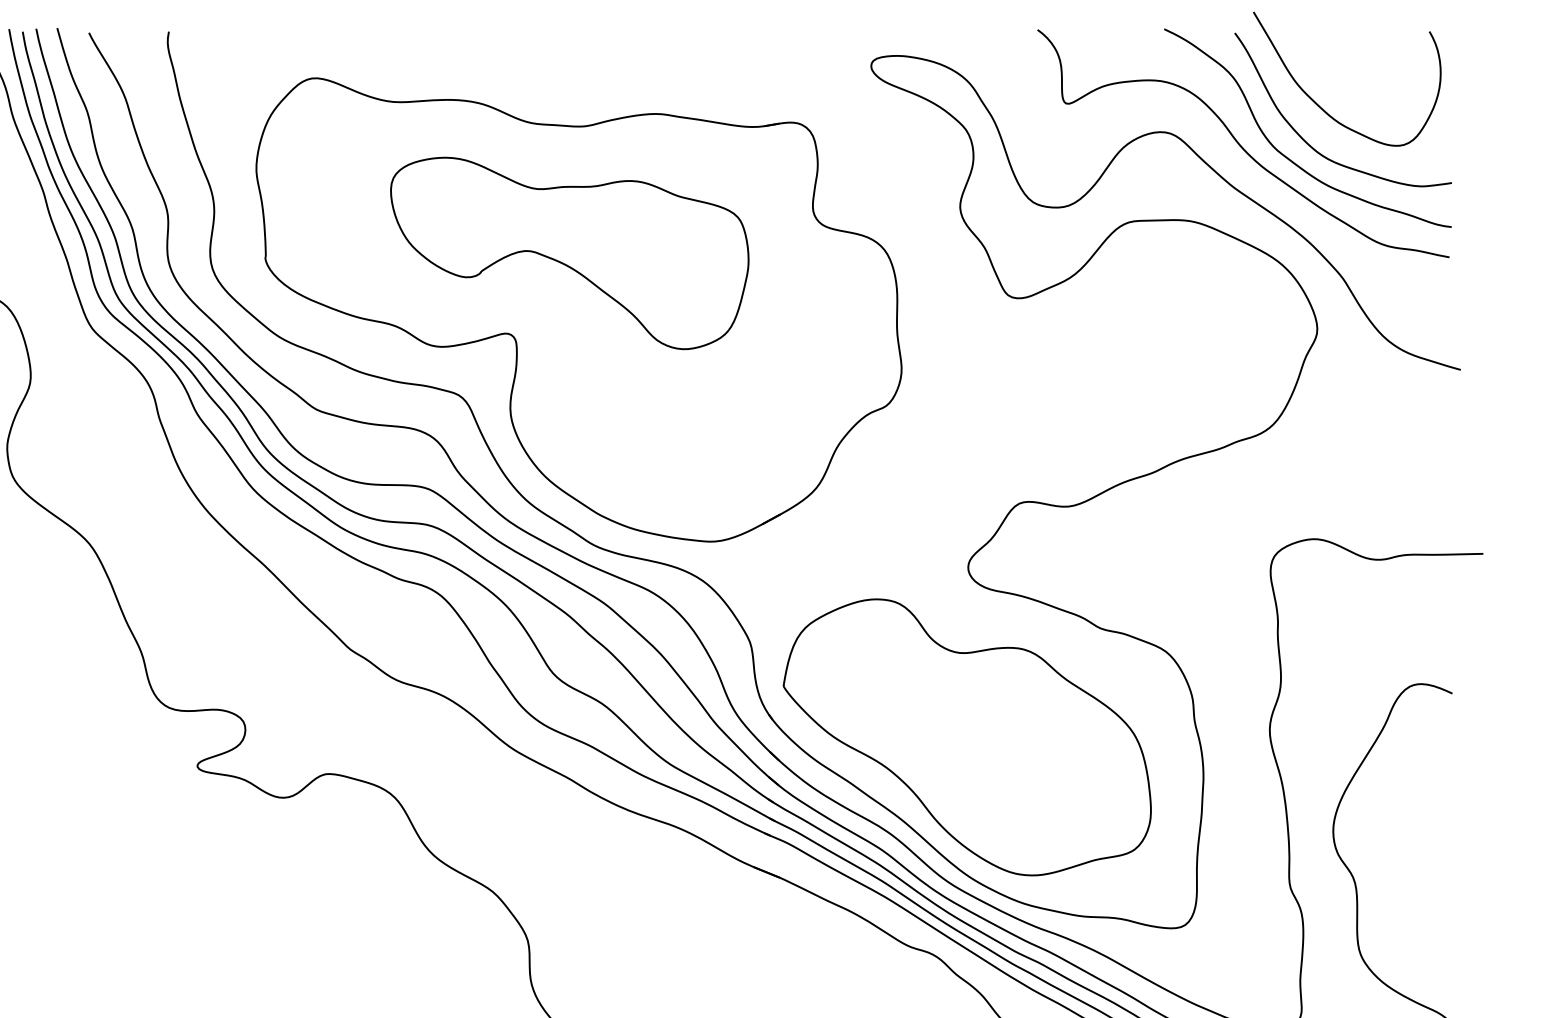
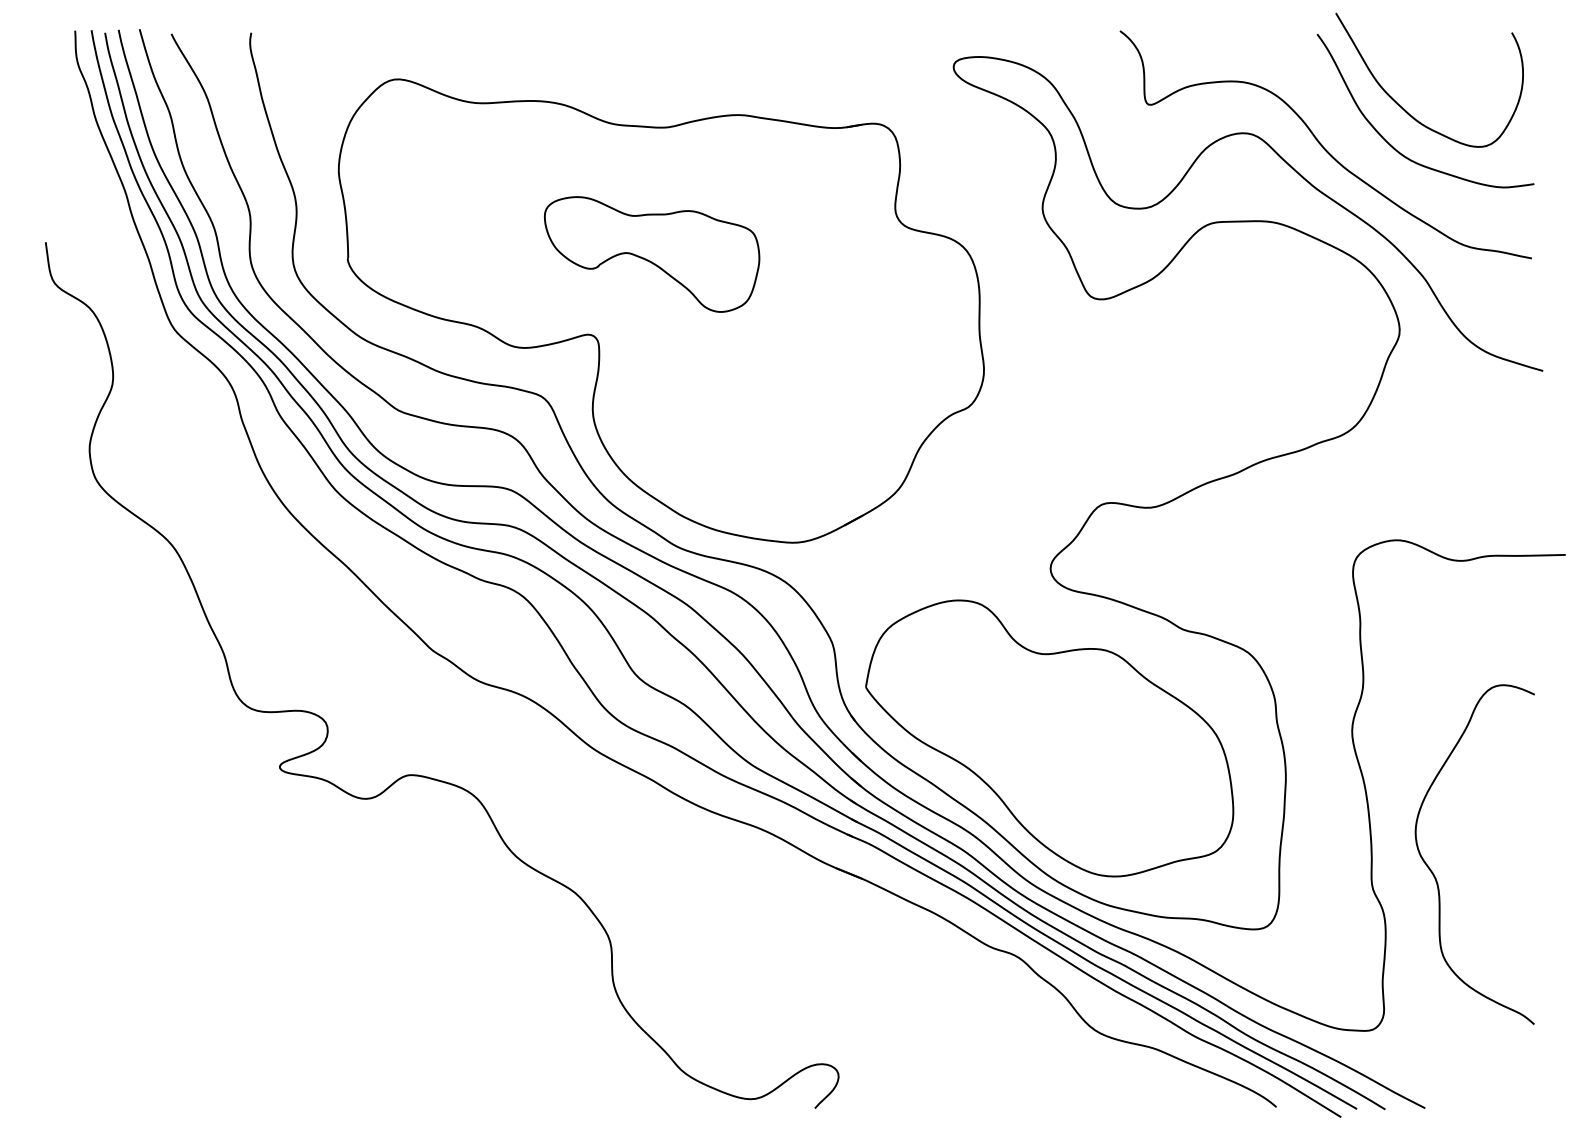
curve: (1287, 156) -> (1369, 157), removed
part: (569, 253) -> (651, 254), size x0.6

